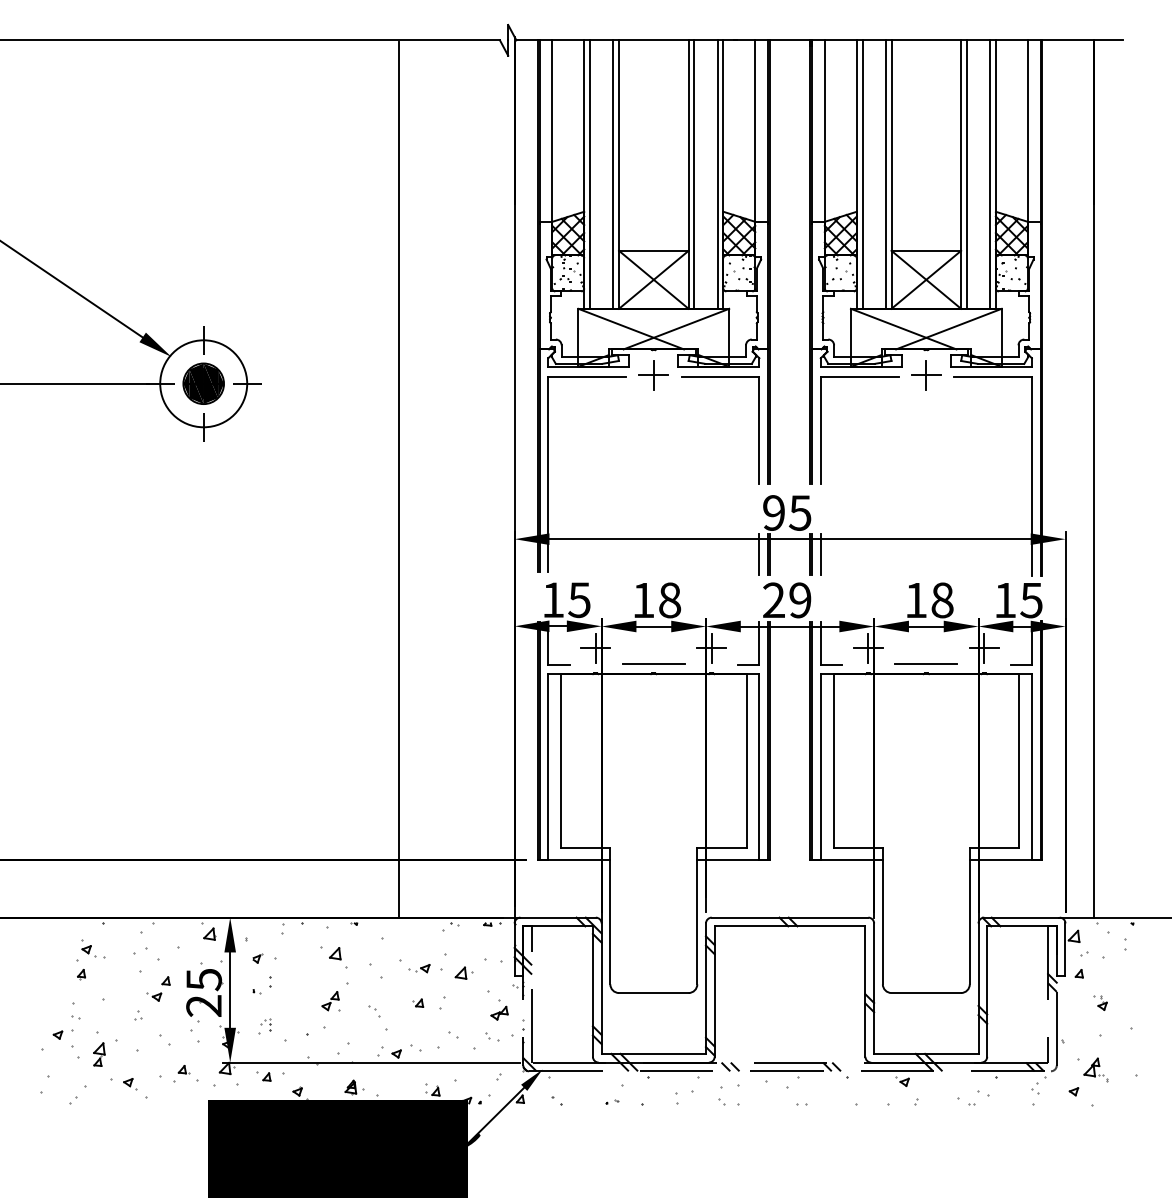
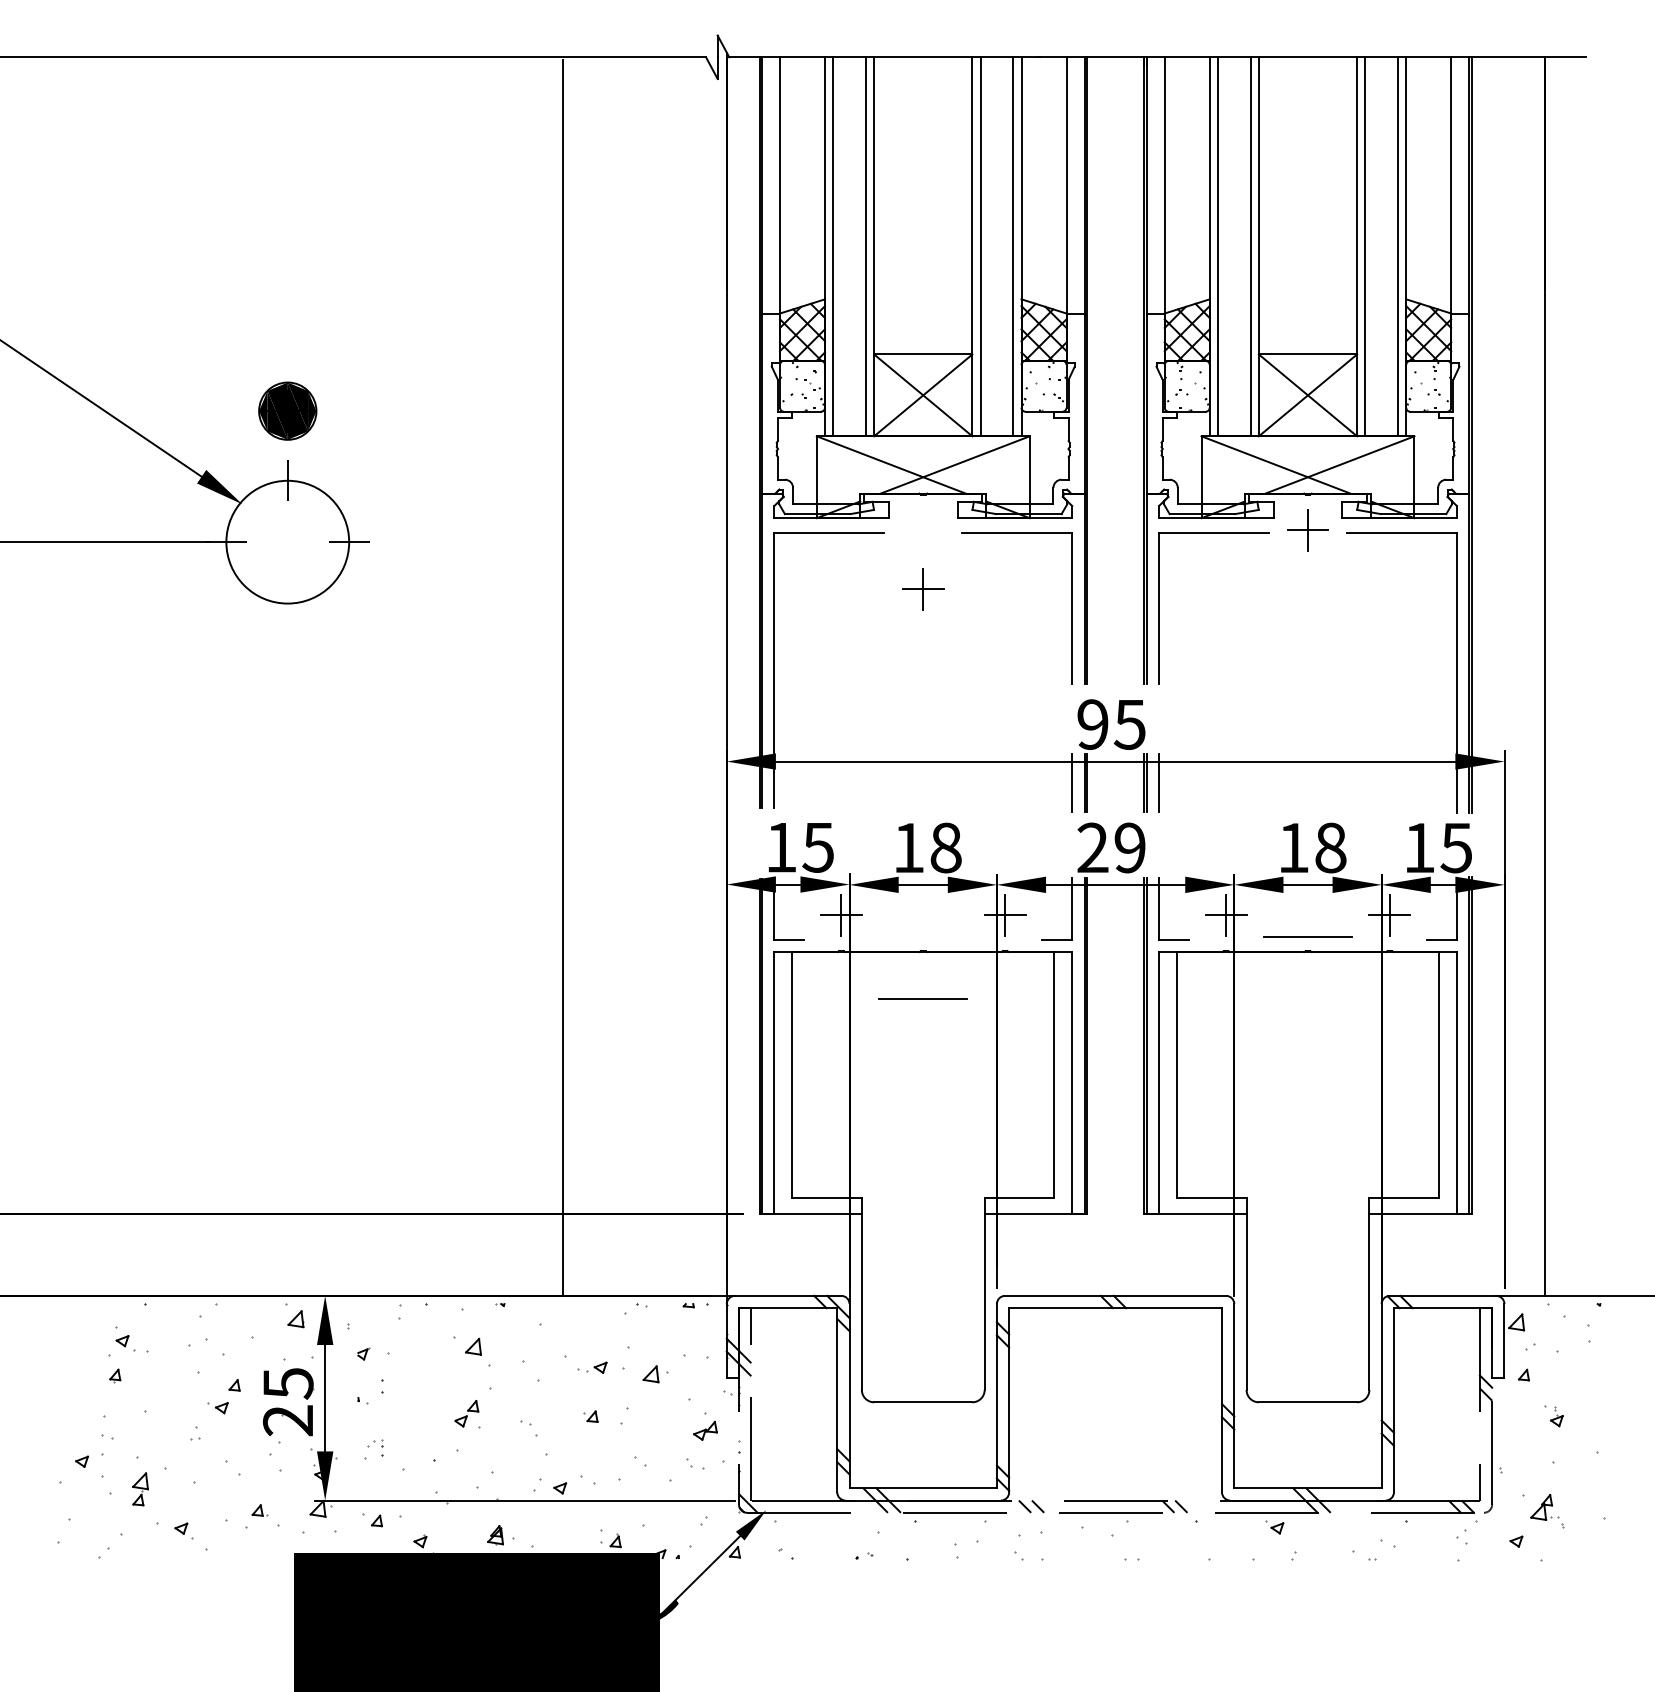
part: (653, 375) -> (923, 589), moved
part: (203, 383) -> (287, 410), moved
line: (203, 427) -> (287, 603), removed
line: (653, 663) -> (922, 998), moved

